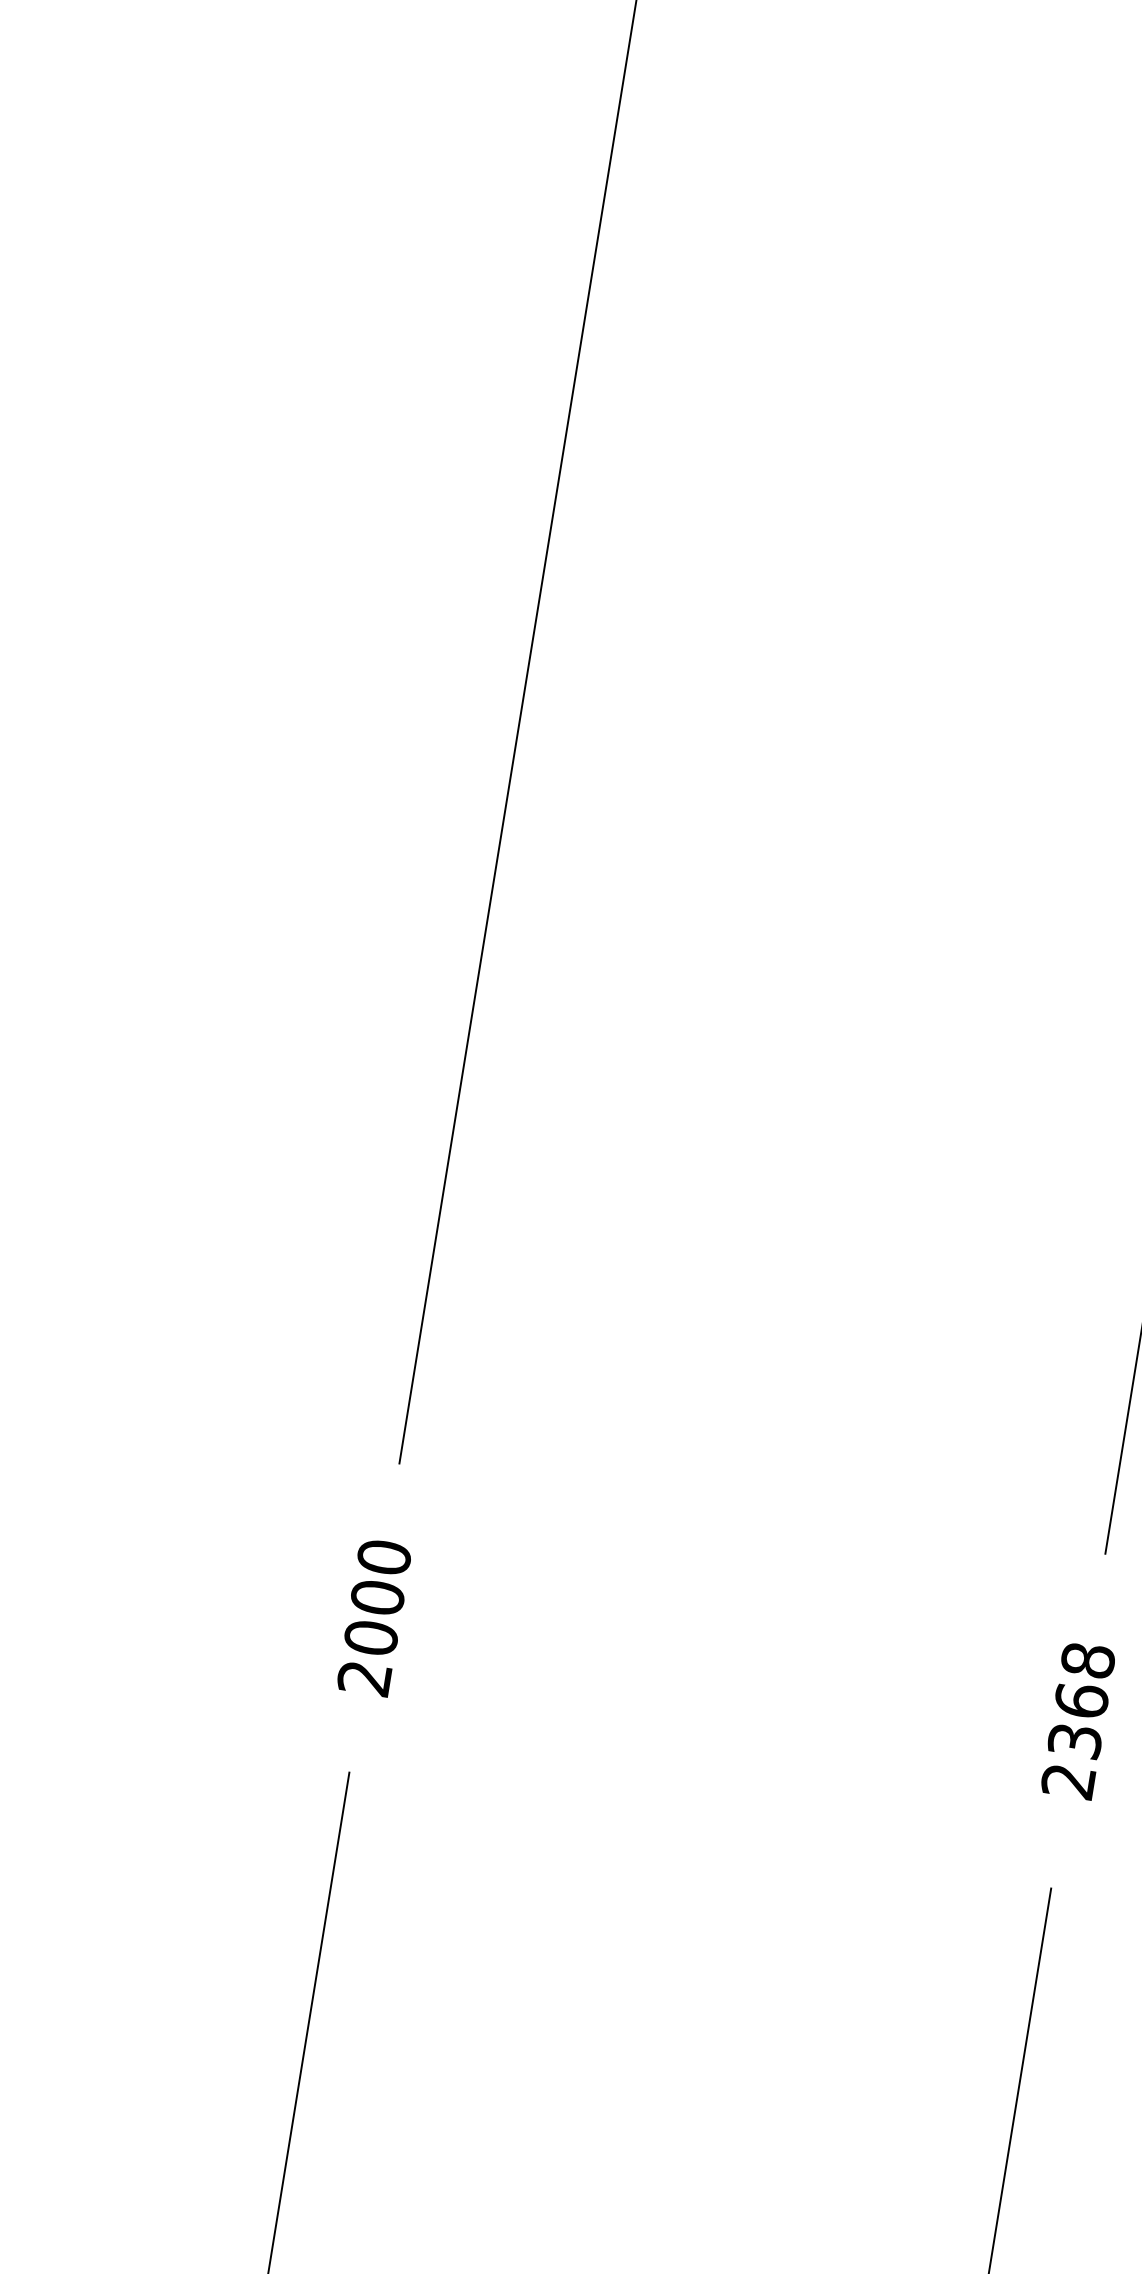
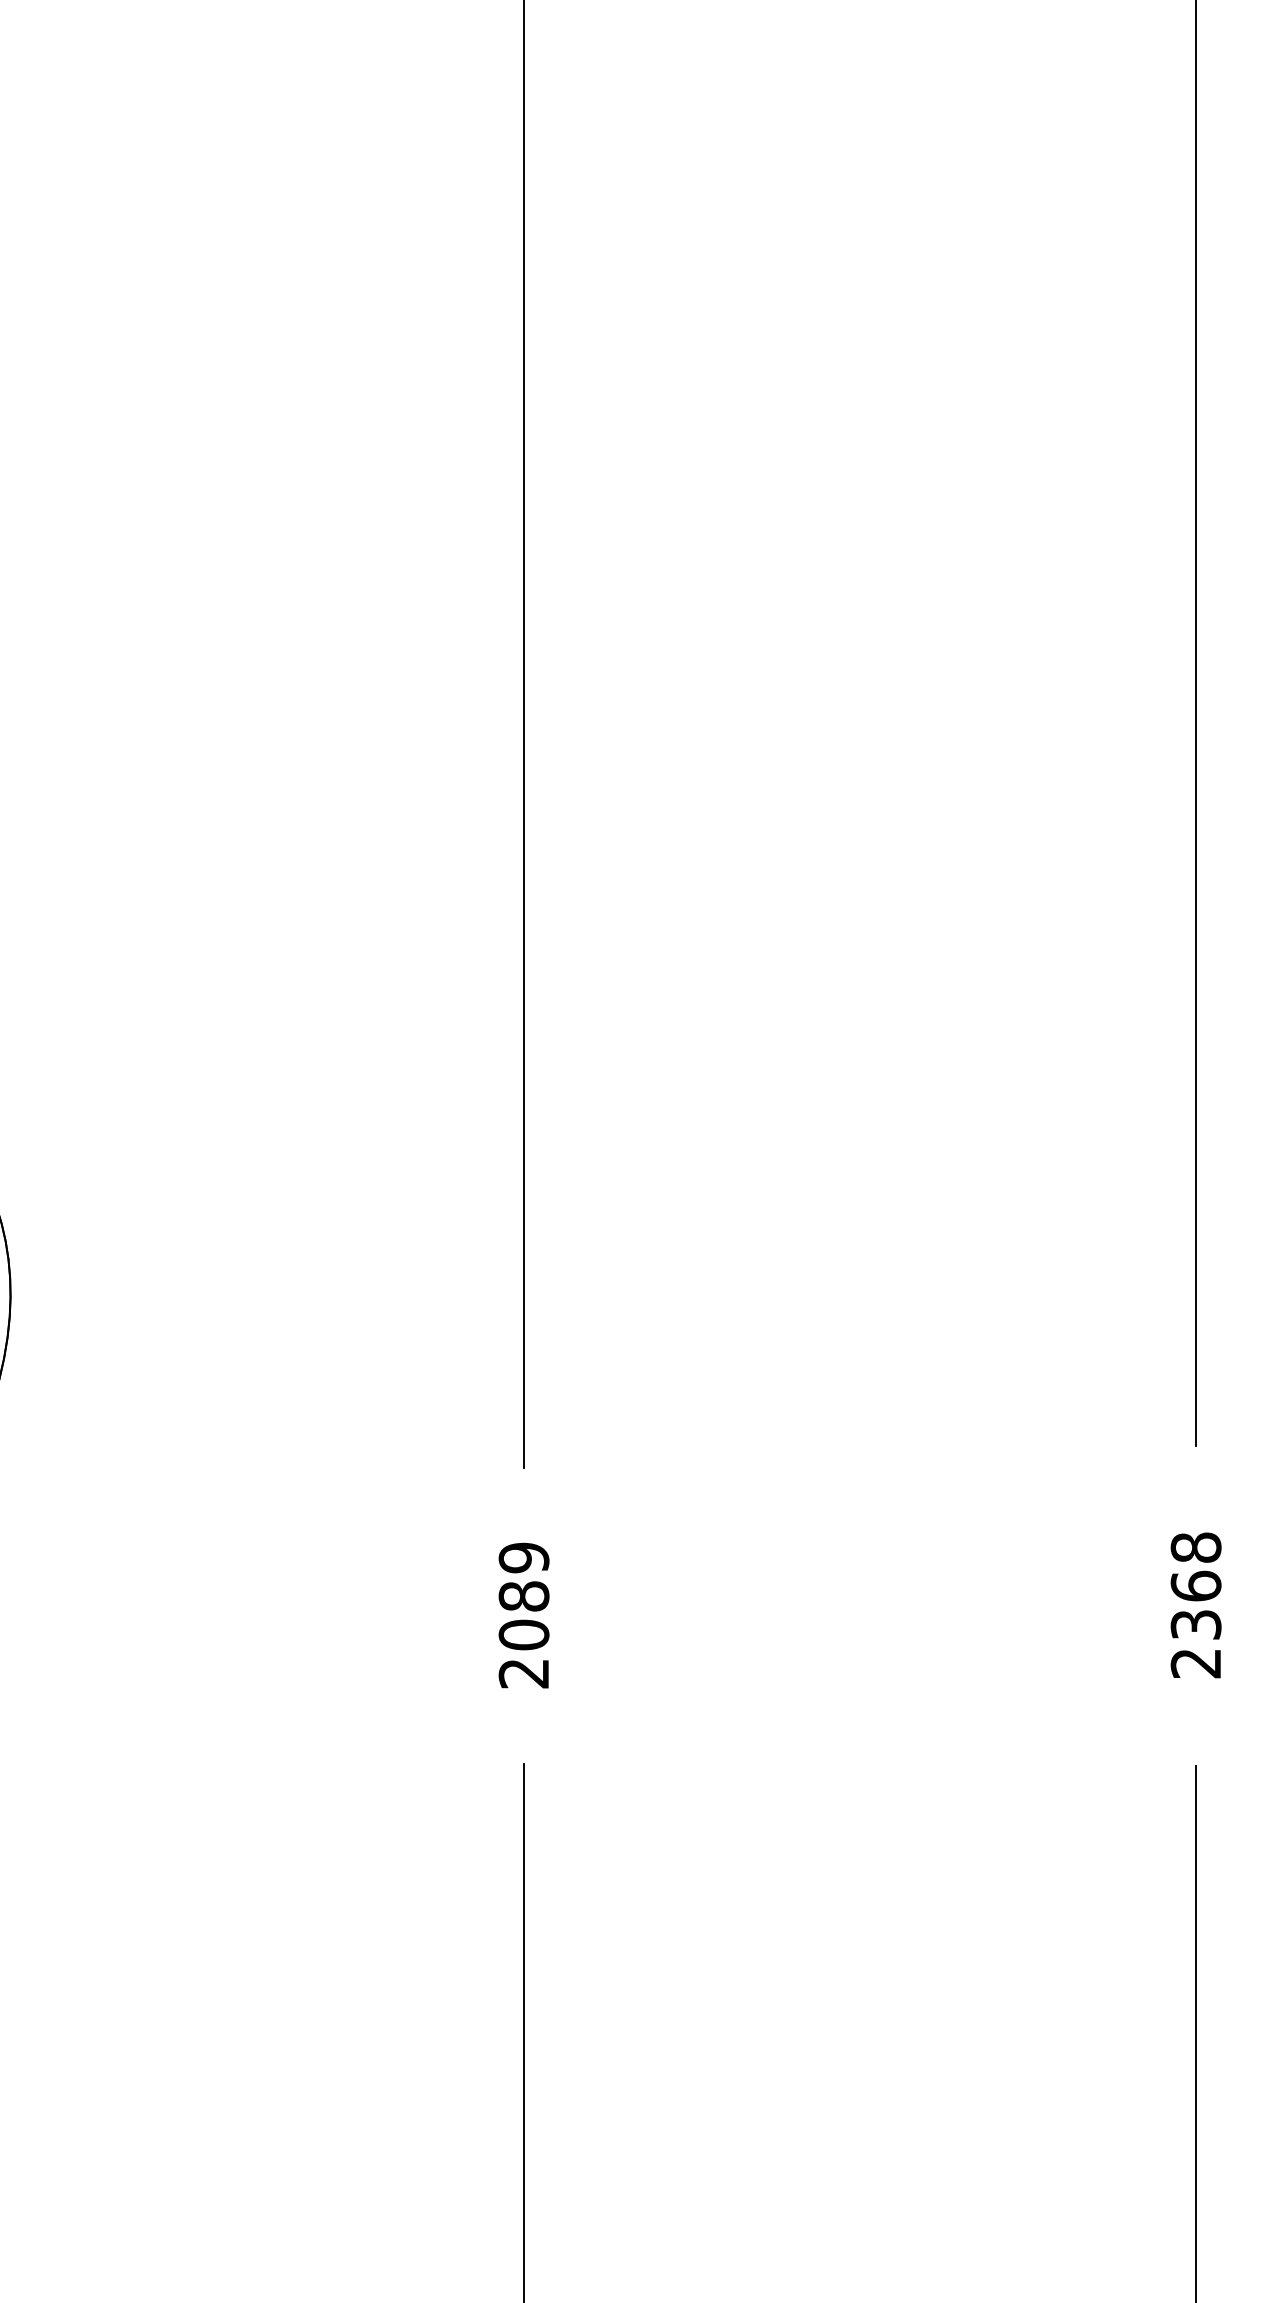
text: (380, 1576) -> (523, 1576), 2000 -> 2089

